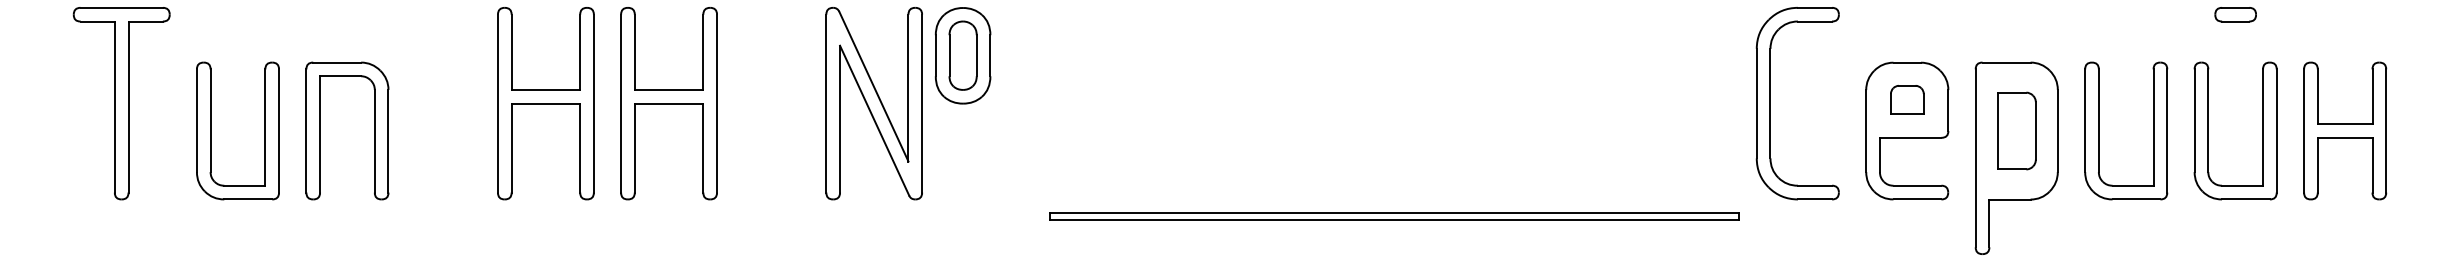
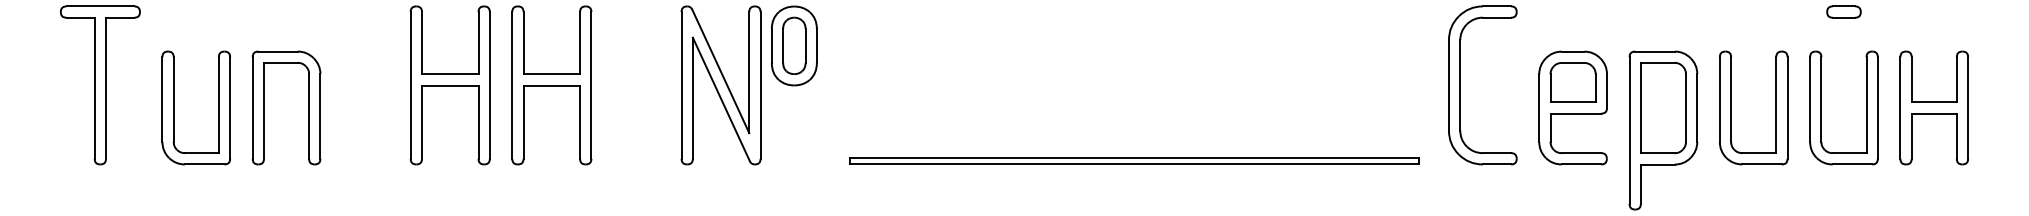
part: (1907, 99) -> (1573, 82), size x1.67
part: (2016, 130) -> (1663, 107), size x1.43
part: (1394, 216) -> (1134, 161), moved

